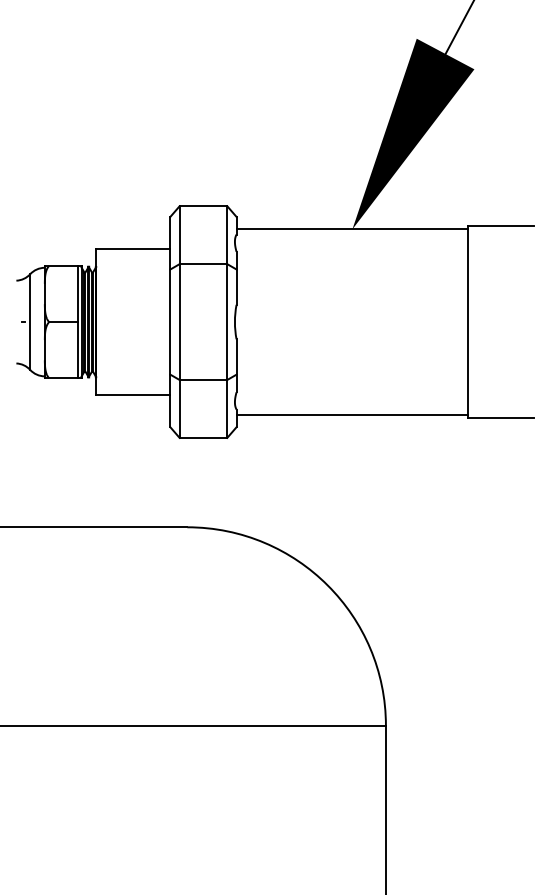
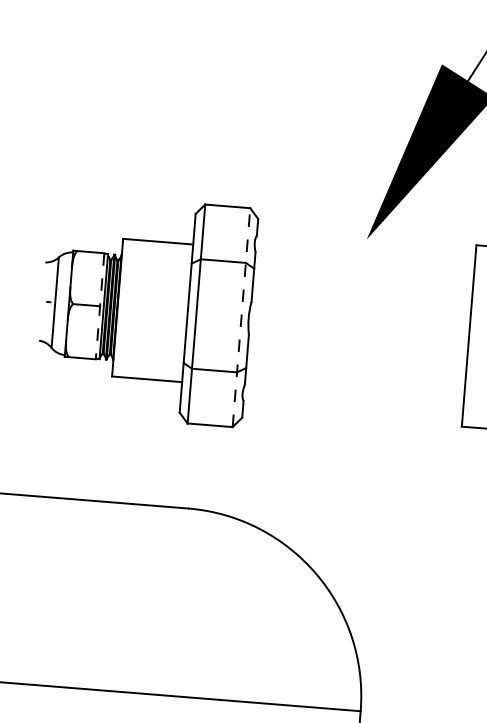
line: (352, 229) -> (366, 239), removed
line: (77, 322) -> (99, 306), solid -> dashed
line: (227, 322) -> (241, 318), solid -> dashed
line: (352, 414) -> (352, 414), removed

